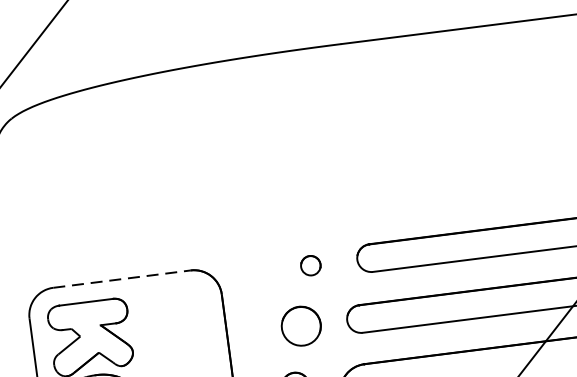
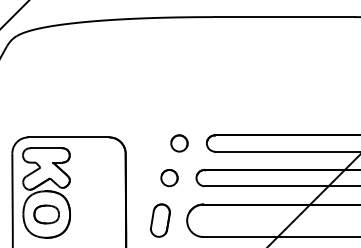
part: (310, 265) -> (179, 143), size x1.43
line: (123, 279) -> (69, 137), dashed -> solid
part: (301, 327) -> (169, 178), size x0.71

